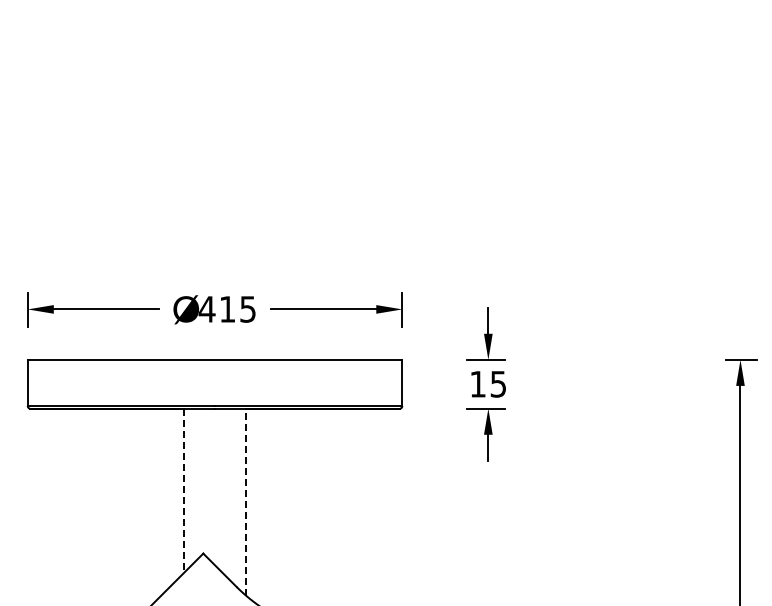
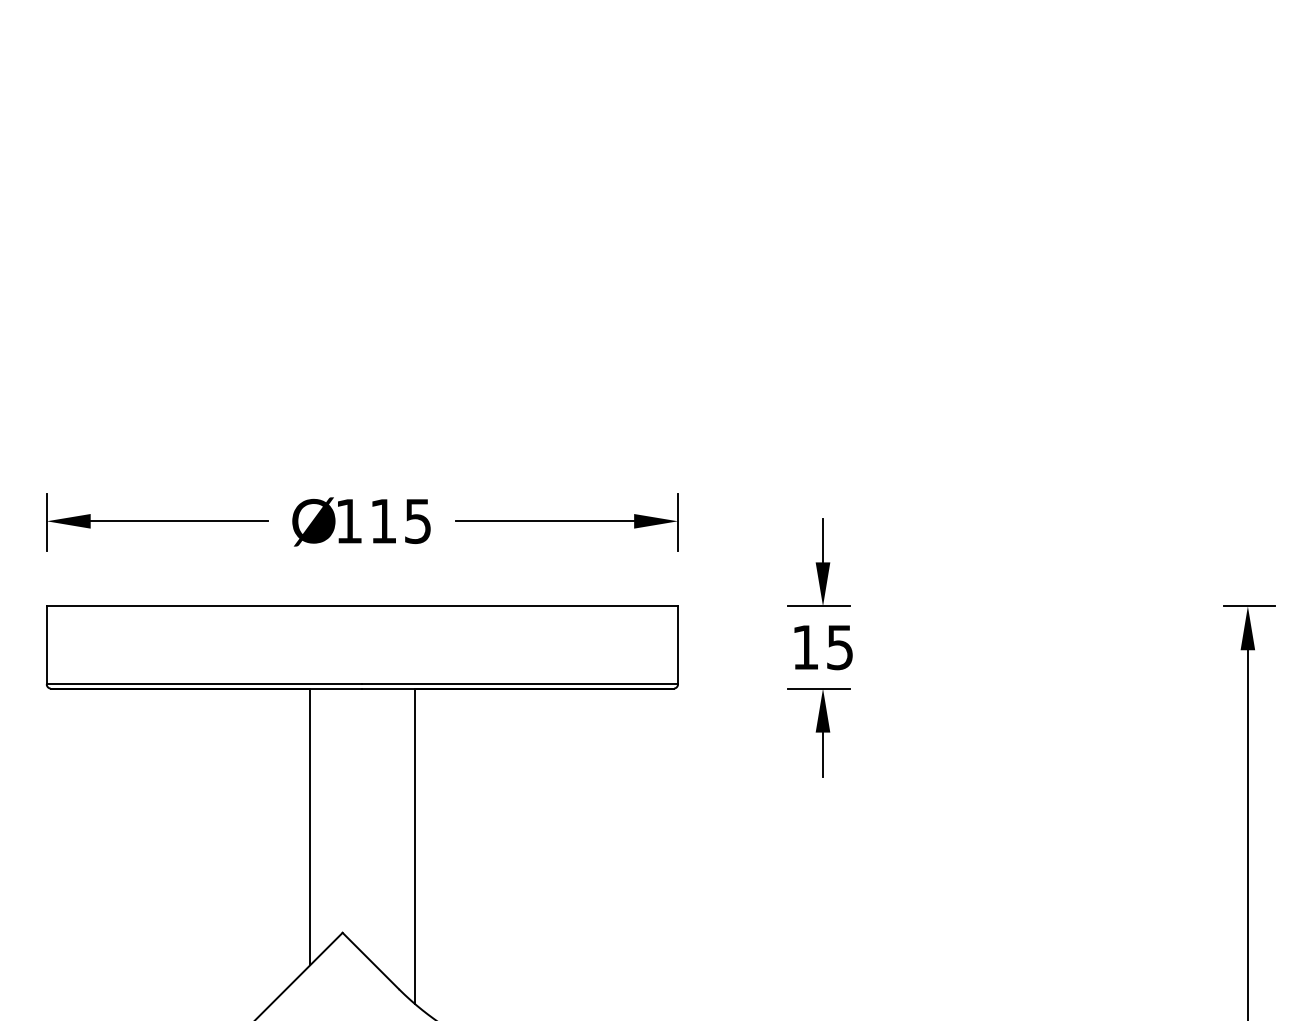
text: (206, 309) -> (347, 521), 415 -> 115
line: (184, 491) -> (310, 828), dashed -> solid
line: (246, 501) -> (415, 845), dashed -> solid

